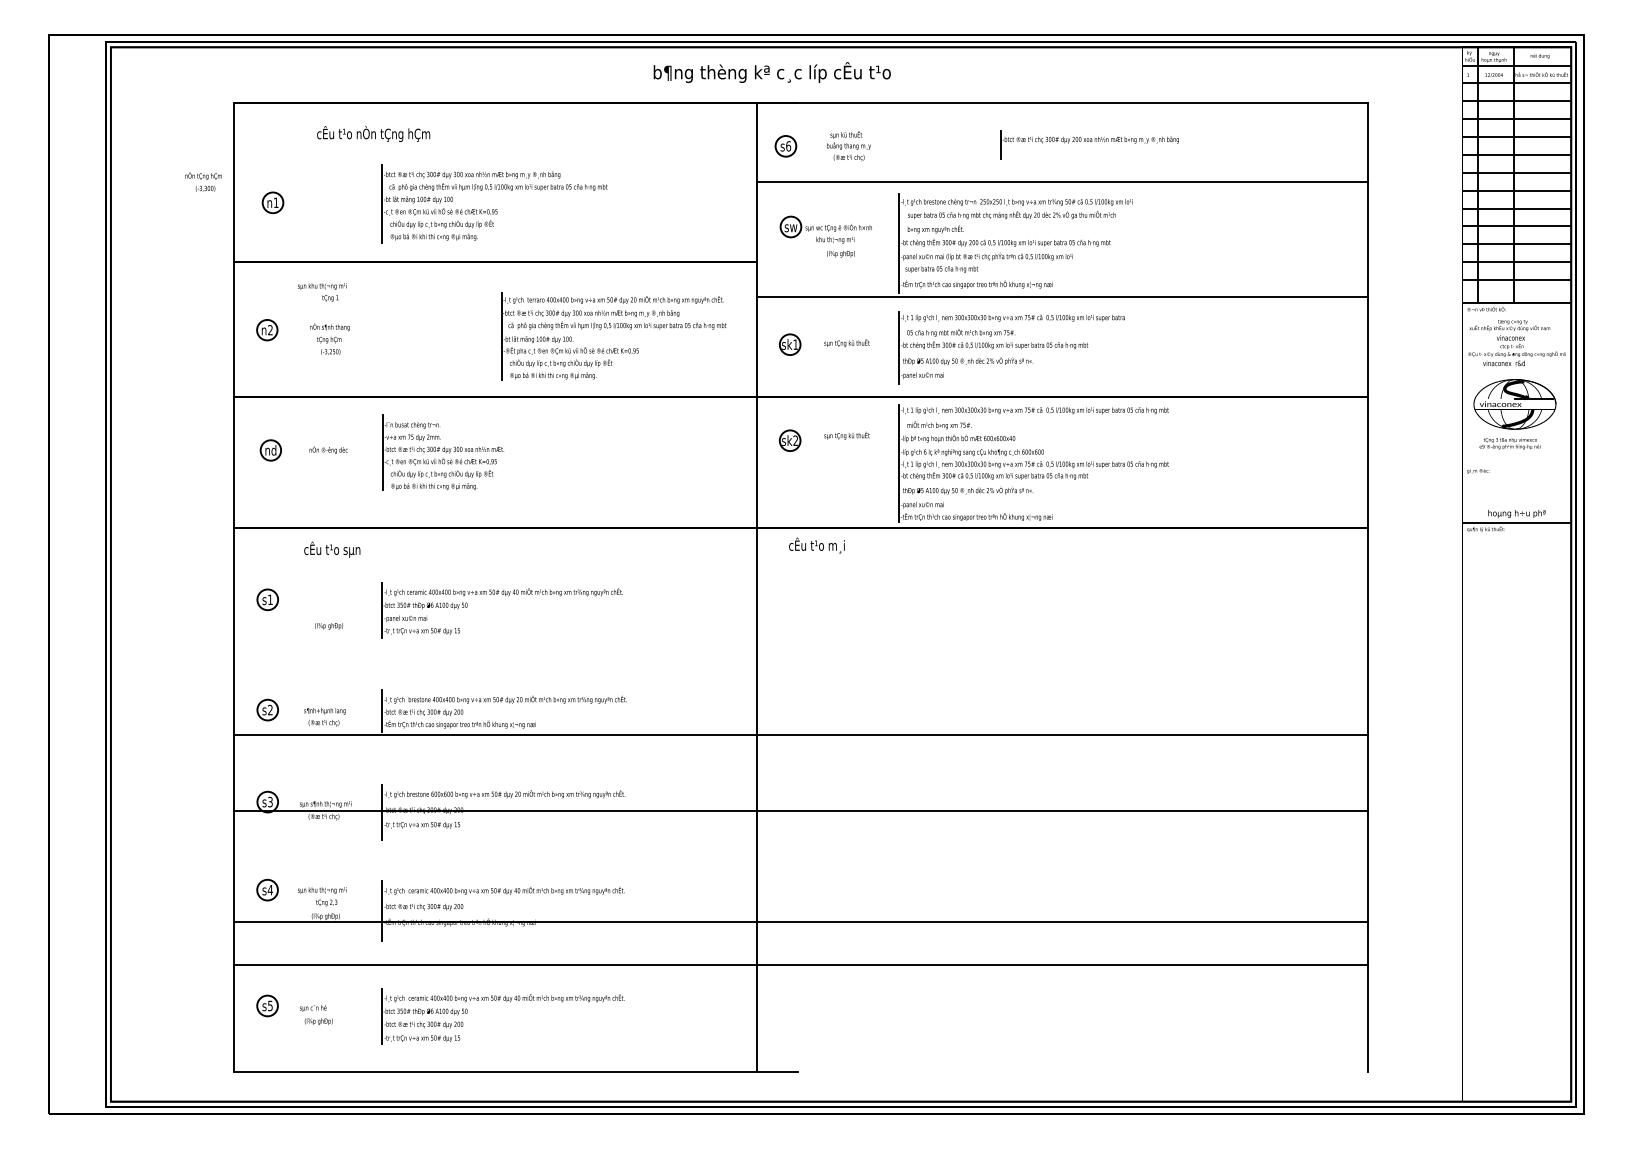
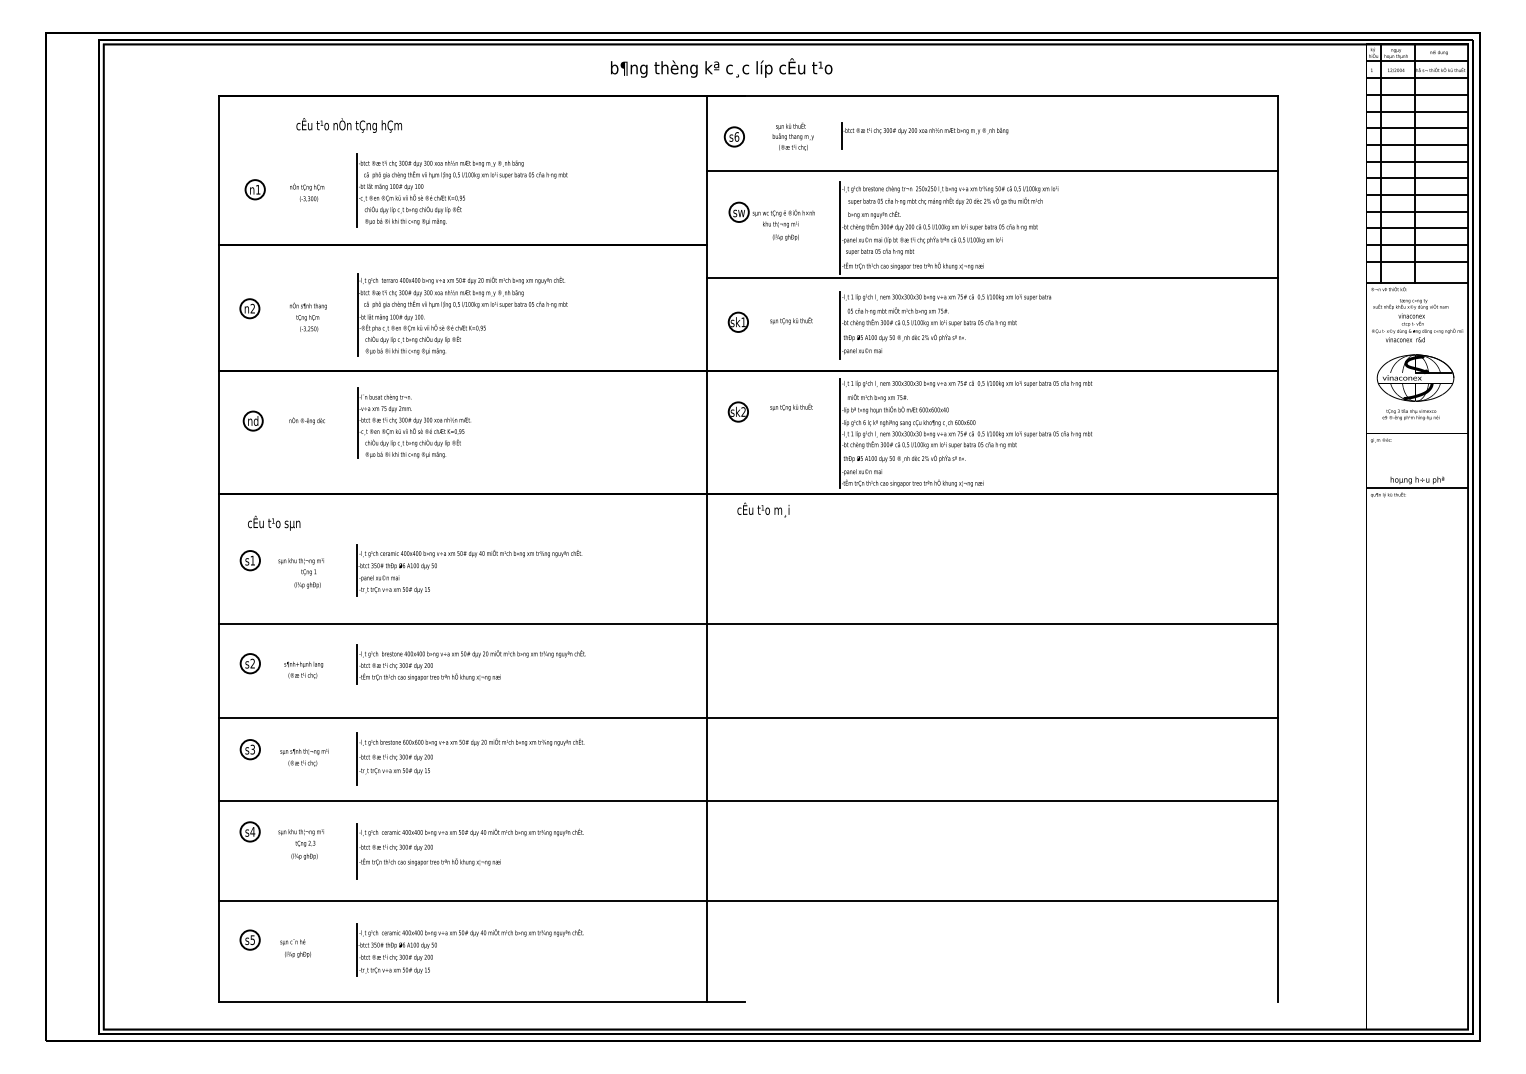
part: (1089, 144) -> (924, 135), moved
text: (203, 181) -> (307, 192), moved
text: (322, 292) -> (301, 566), moved
part: (614, 328) -> (463, 307), moved
text: (332, 549) -> (274, 522), moved
line: (800, 735) -> (748, 623), moved
line: (800, 811) -> (748, 718), moved
line: (800, 922) -> (748, 801), moved

